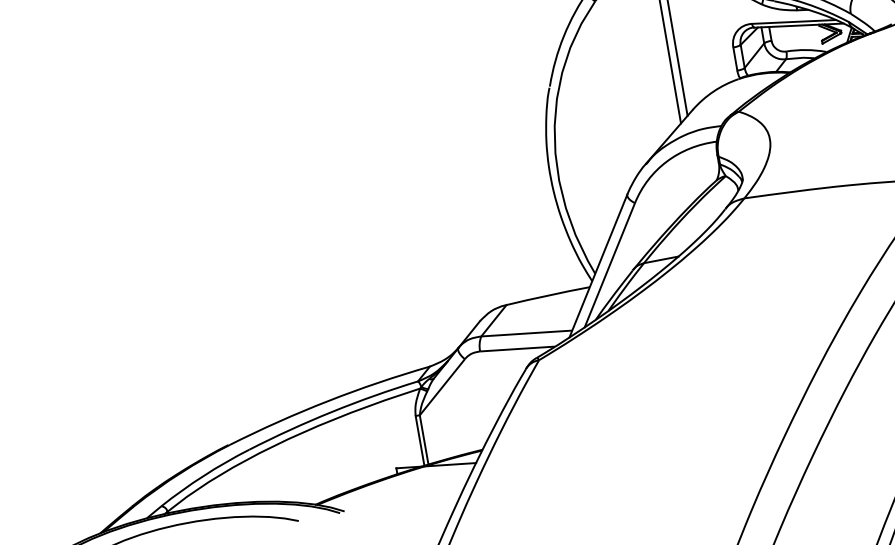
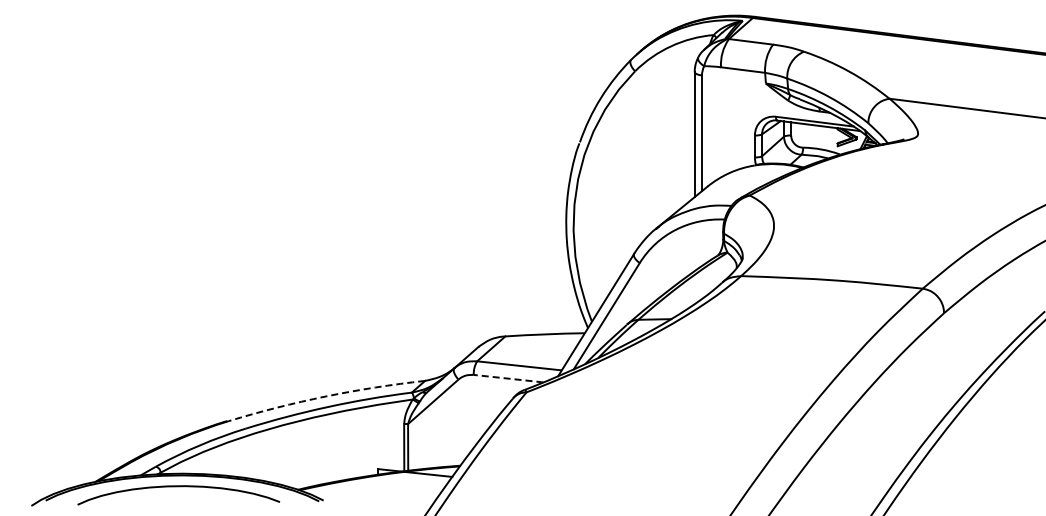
line: (518, 348) -> (509, 378), solid -> dashed
arc: (328, 401) -> (326, 396), solid -> dashed

